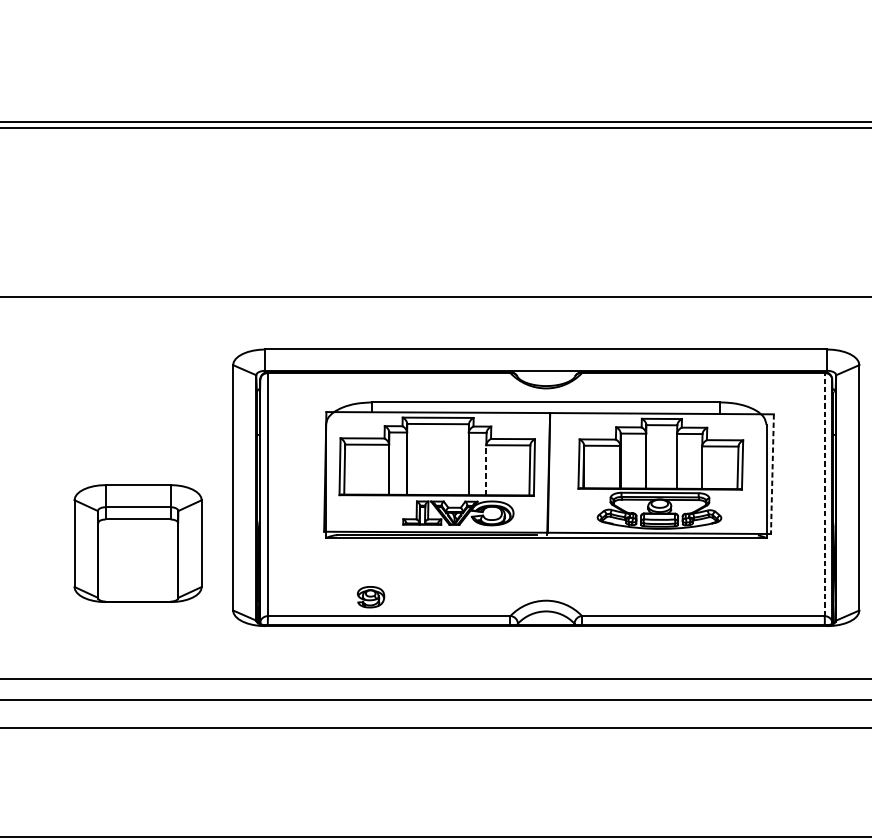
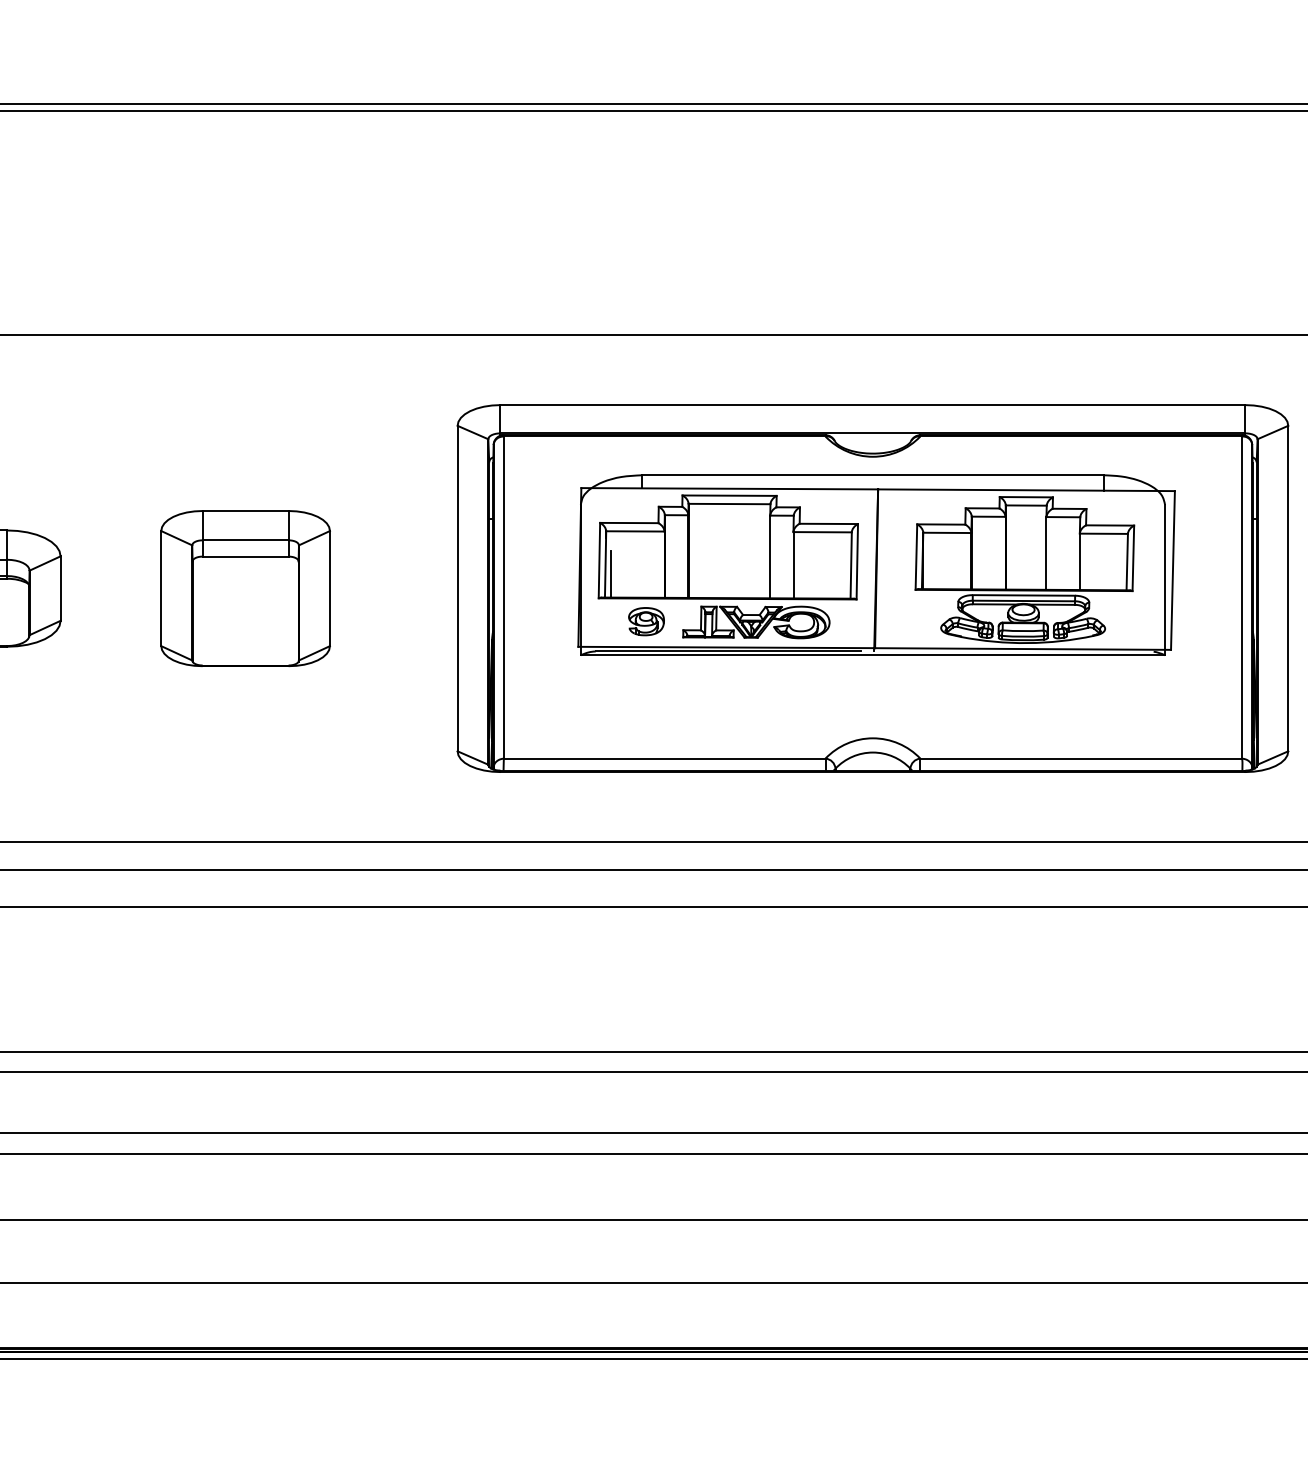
line: (486, 469) -> (793, 564), dashed -> solid
line: (772, 474) -> (1172, 570), dashed -> solid
line: (349, 477) -> (611, 574), added
line: (824, 494) -> (1242, 597), dashed -> solid
part: (138, 543) -> (245, 588), moved
part: (371, 597) -> (646, 621), moved

